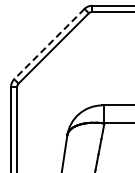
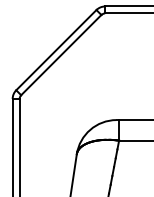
line: (49, 44) -> (56, 50), dashed -> solid

